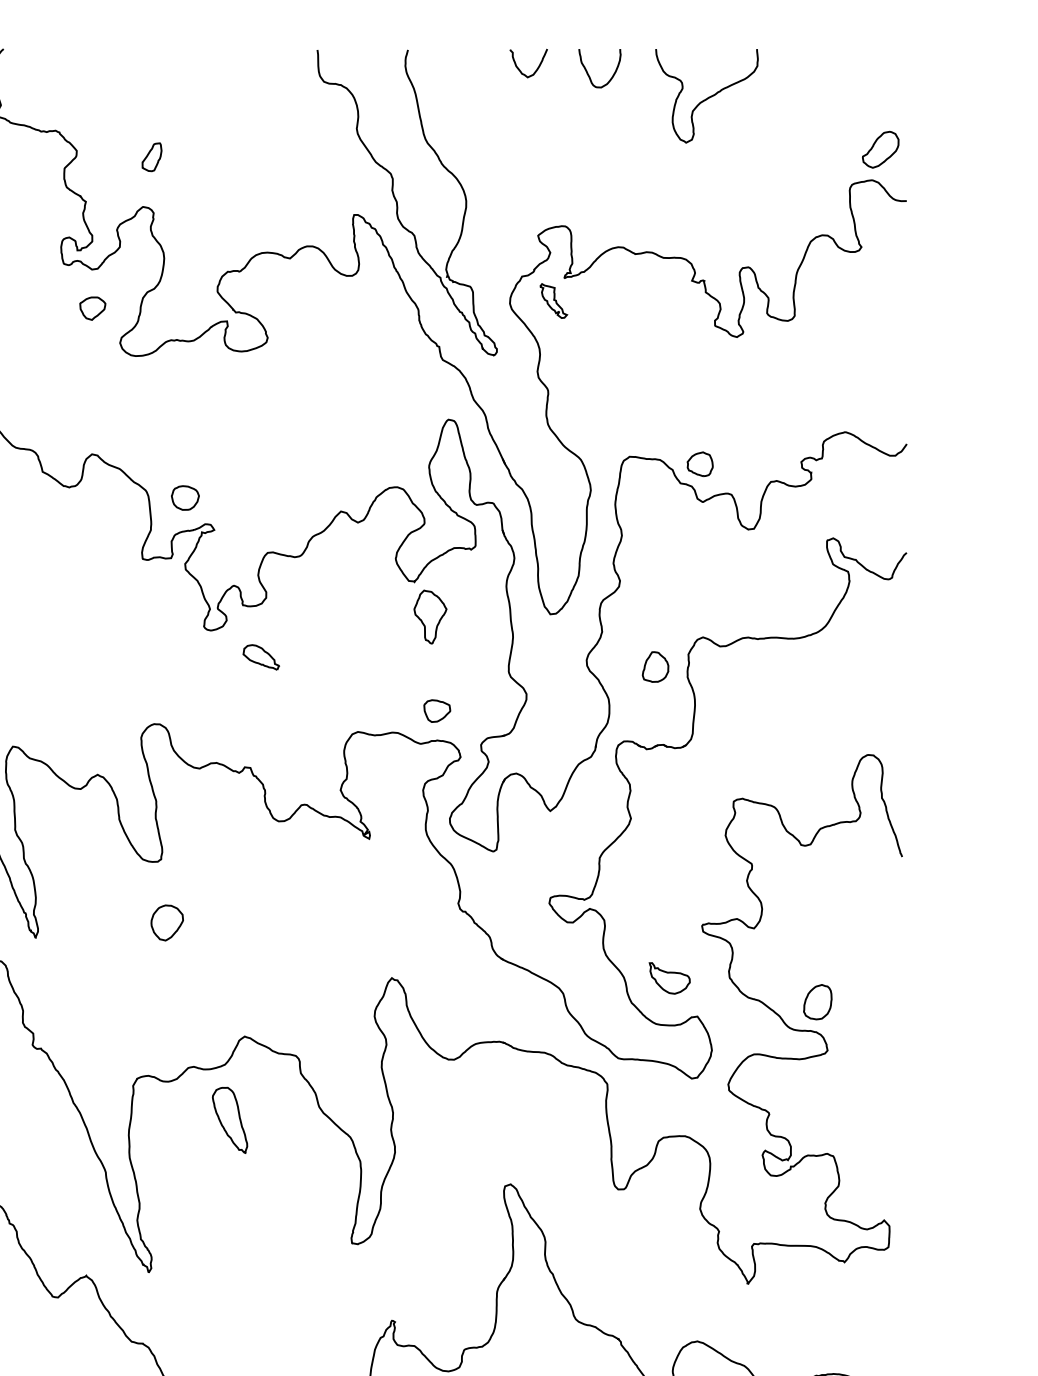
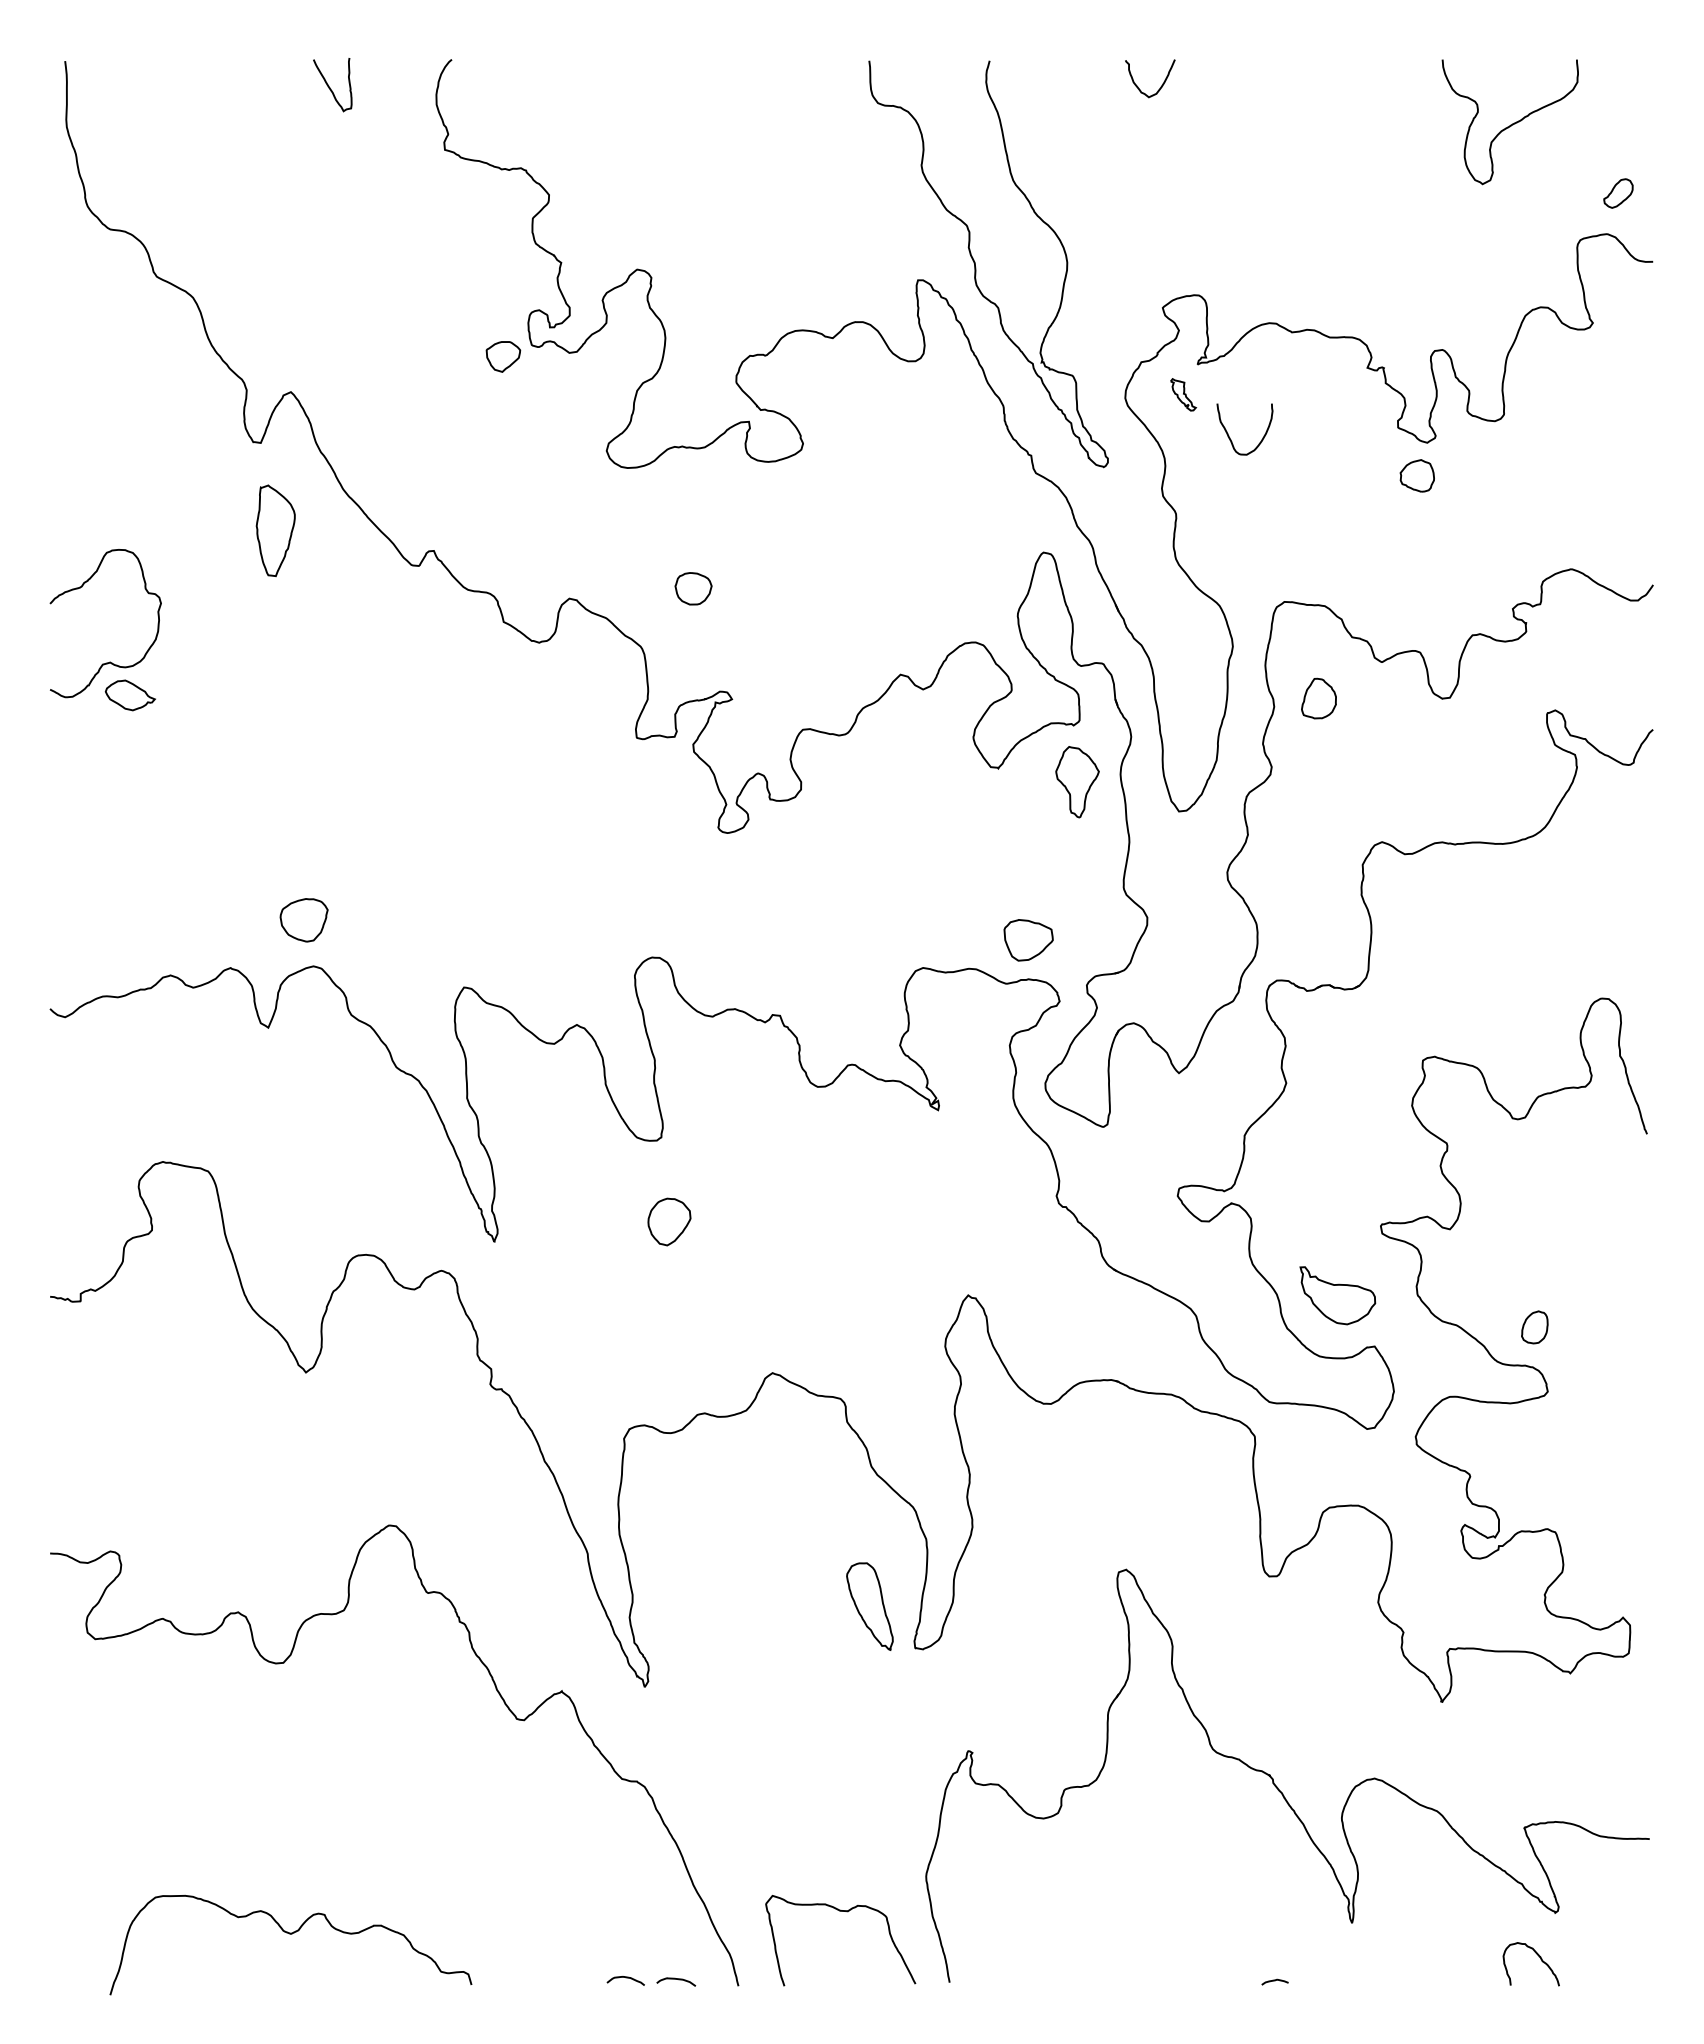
curve: (589, 74) -> (1230, 437), moved
curve: (707, 97) -> (1510, 124), moved
part: (880, 149) -> (1618, 193), size x0.6
part: (151, 157) -> (648, 203), removed
part: (553, 300) -> (1183, 394), size x0.7
part: (92, 308) -> (503, 356), moved
part: (699, 463) -> (1416, 475), moved
part: (185, 497) -> (693, 588), moved
part: (430, 617) -> (1077, 782), moved
part: (261, 657) -> (794, 868), removed
part: (655, 666) -> (1318, 698), moved
part: (437, 710) -> (1028, 939), size x1.4
part: (669, 978) -> (1337, 1295), size x1.4
part: (817, 1002) -> (1534, 1327), size x0.7
part: (229, 1120) -> (869, 1606), moved

